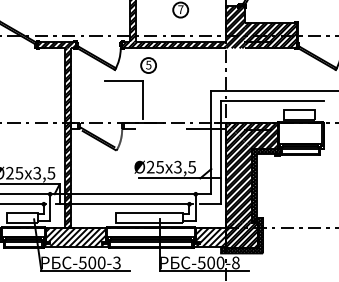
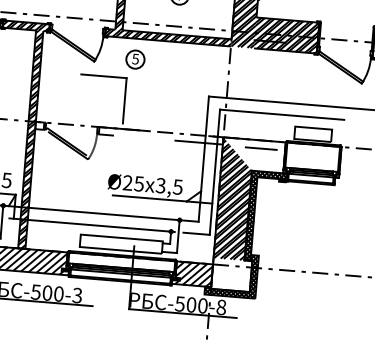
hatch: (252, 135) -> (254, 154), removed
hatch: (242, 235) -> (232, 274), removed

